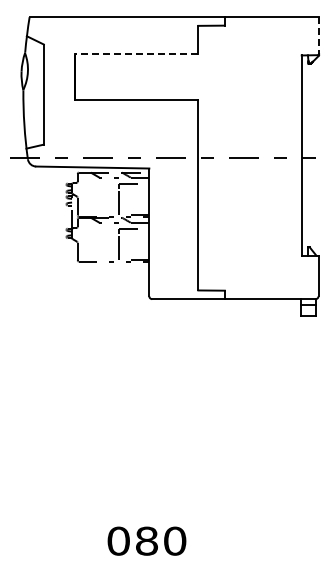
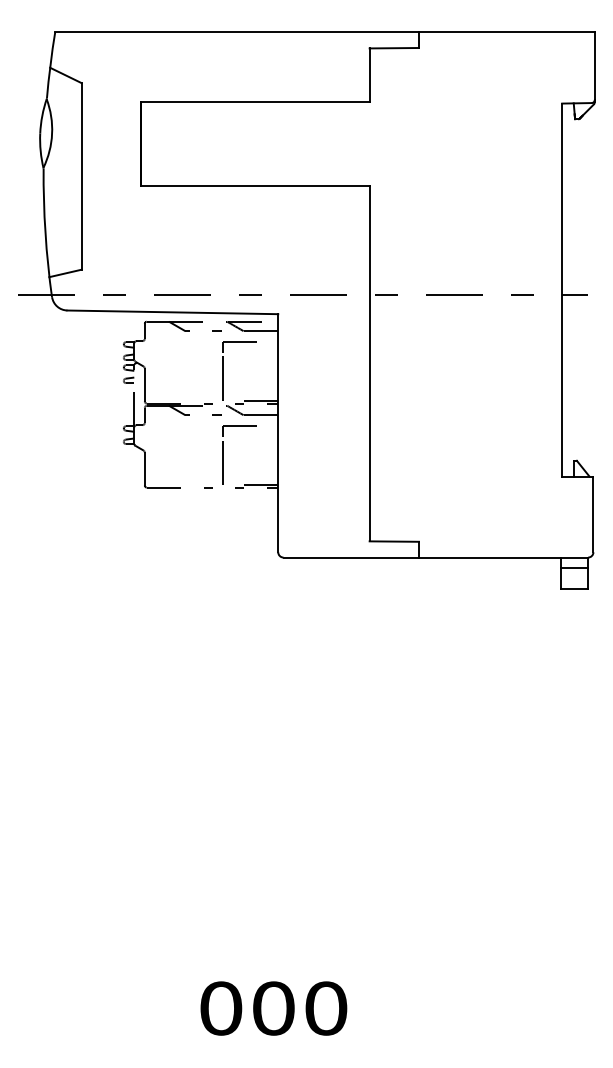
line: (319, 35) -> (595, 66), dashed -> solid
line: (136, 54) -> (254, 101), dashed -> solid
text: (146, 540) -> (272, 1007), 080 -> 000

